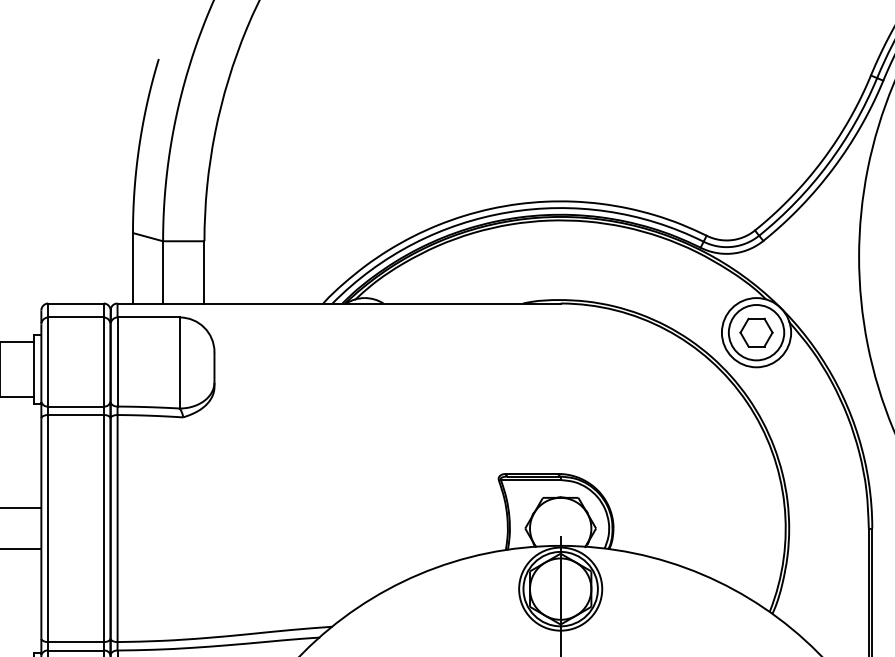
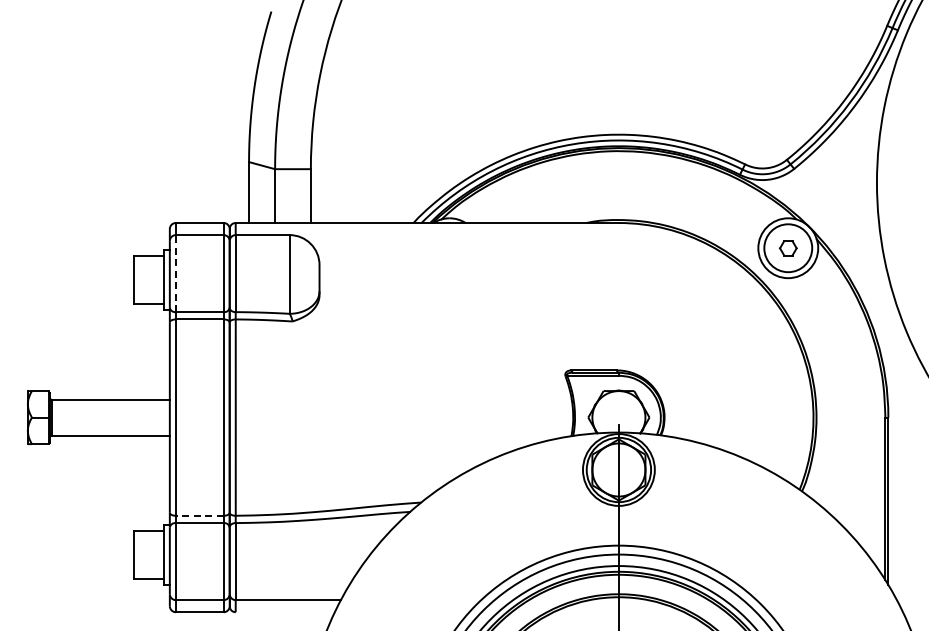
part: (756, 332) -> (788, 248), size x0.6
line: (47, 361) -> (175, 273), solid -> dashed
line: (75, 641) -> (199, 515), solid -> dashed

